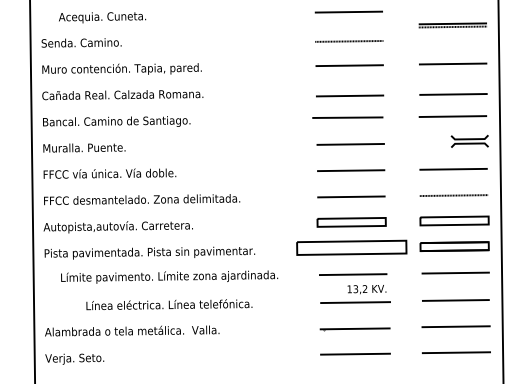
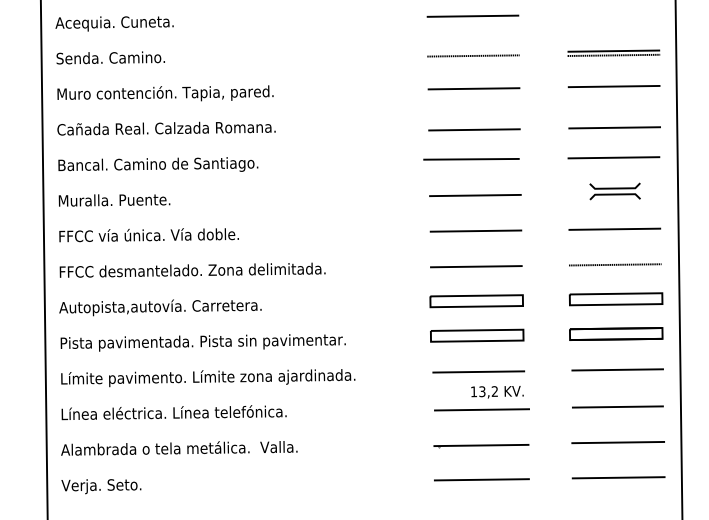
text: (102, 17) -> (114, 23), moved
part: (452, 25) -> (613, 53), moved
part: (469, 140) -> (614, 190), moved
part: (352, 247) -> (477, 335), size x0.62
text: (169, 276) -> (208, 377), moved
text: (169, 304) -> (174, 412), moved

